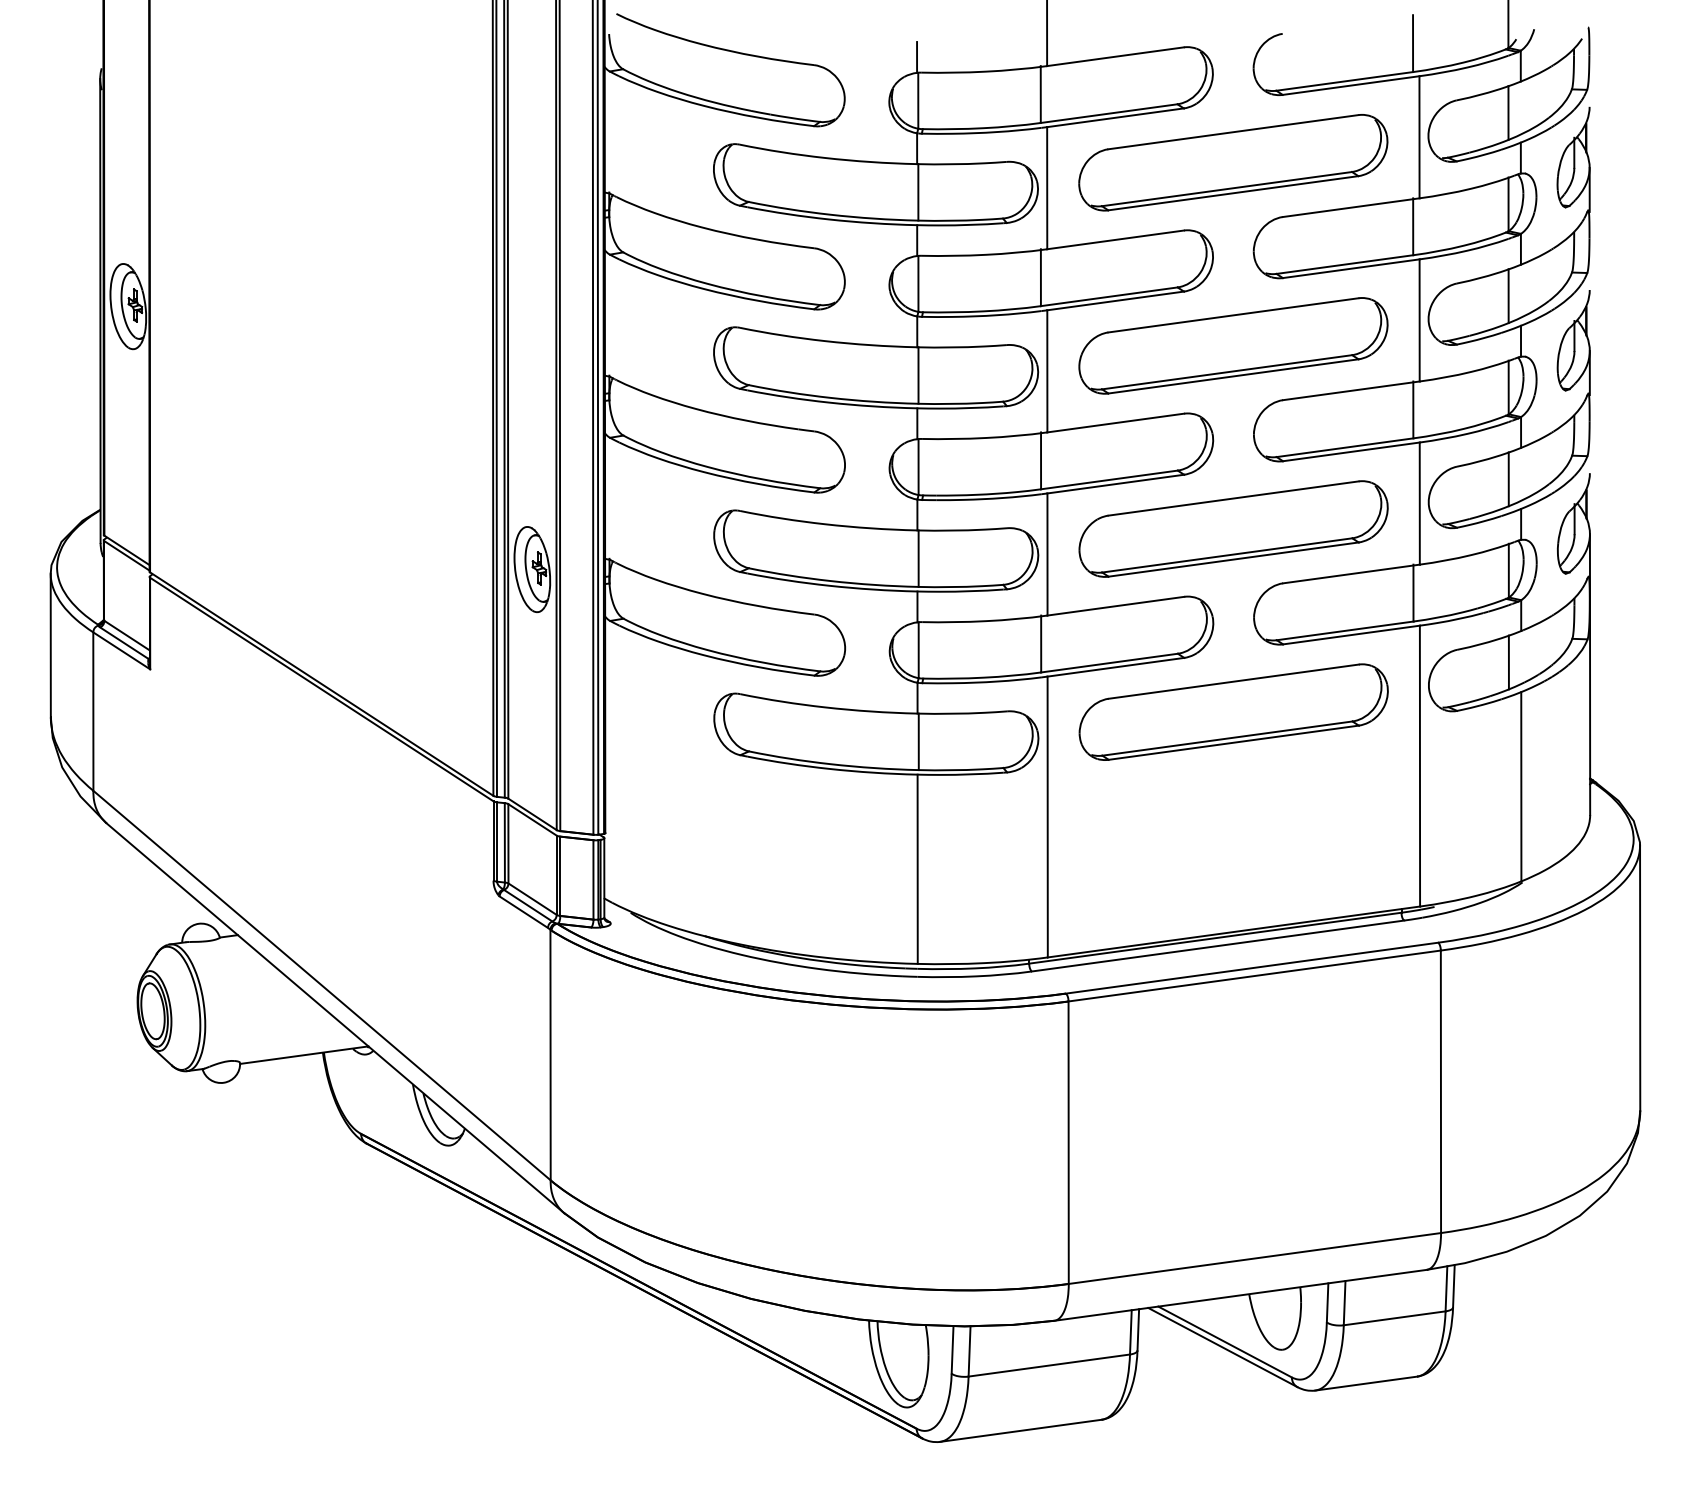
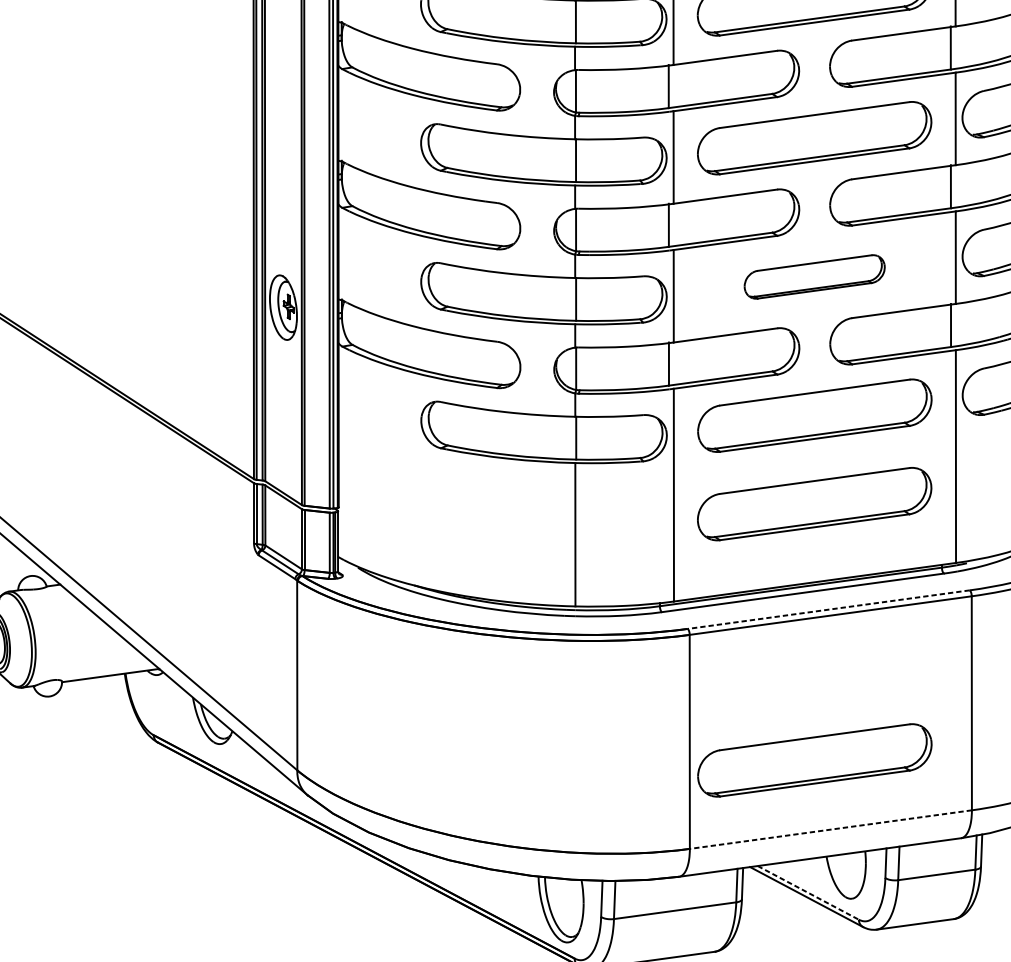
part: (1233, 528) -> (814, 276), size x0.6
part: (1233, 828) -> (814, 503), added
line: (1252, 968) -> (829, 609), solid -> dashed
part: (1233, 1166) -> (814, 759), added
line: (1254, 1258) -> (830, 829), solid -> dashed
line: (1225, 1341) -> (808, 892), solid -> dashed

